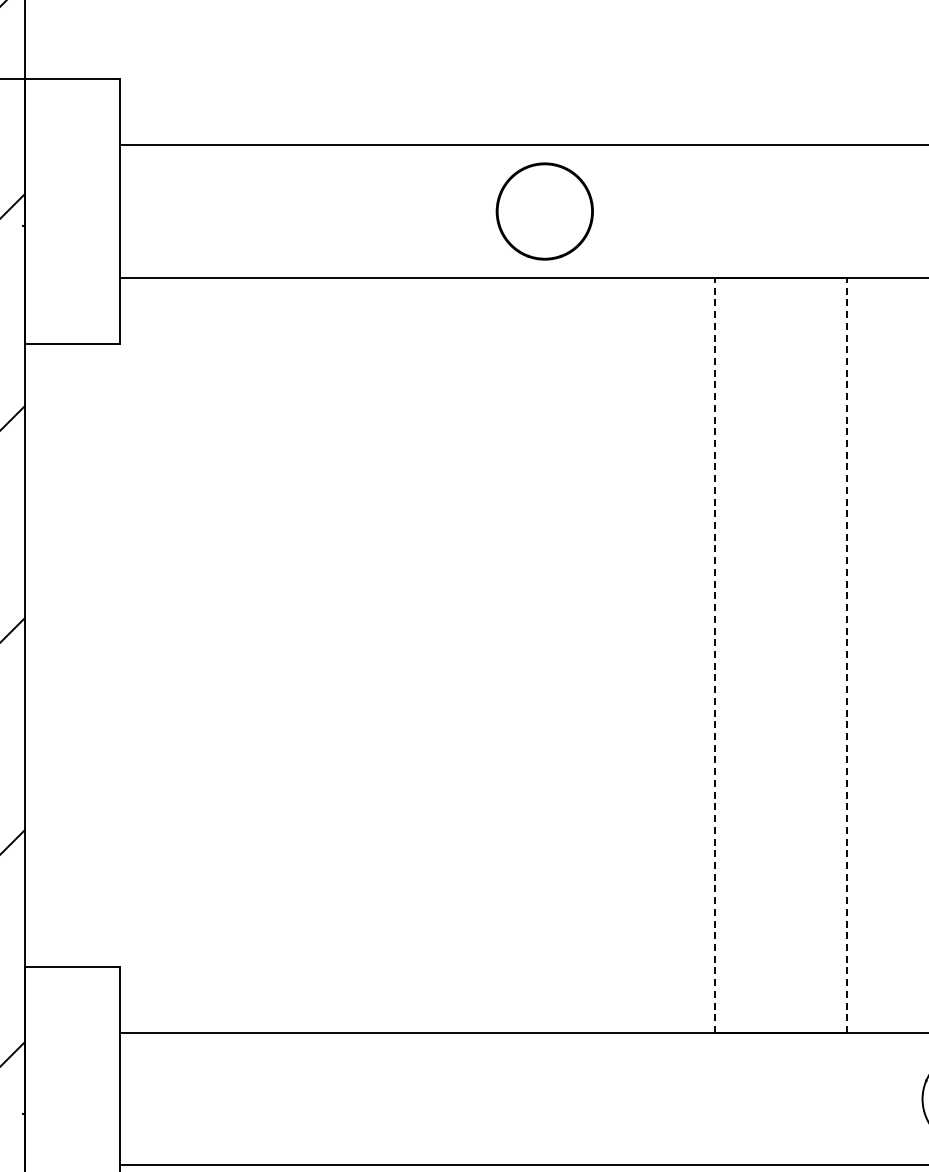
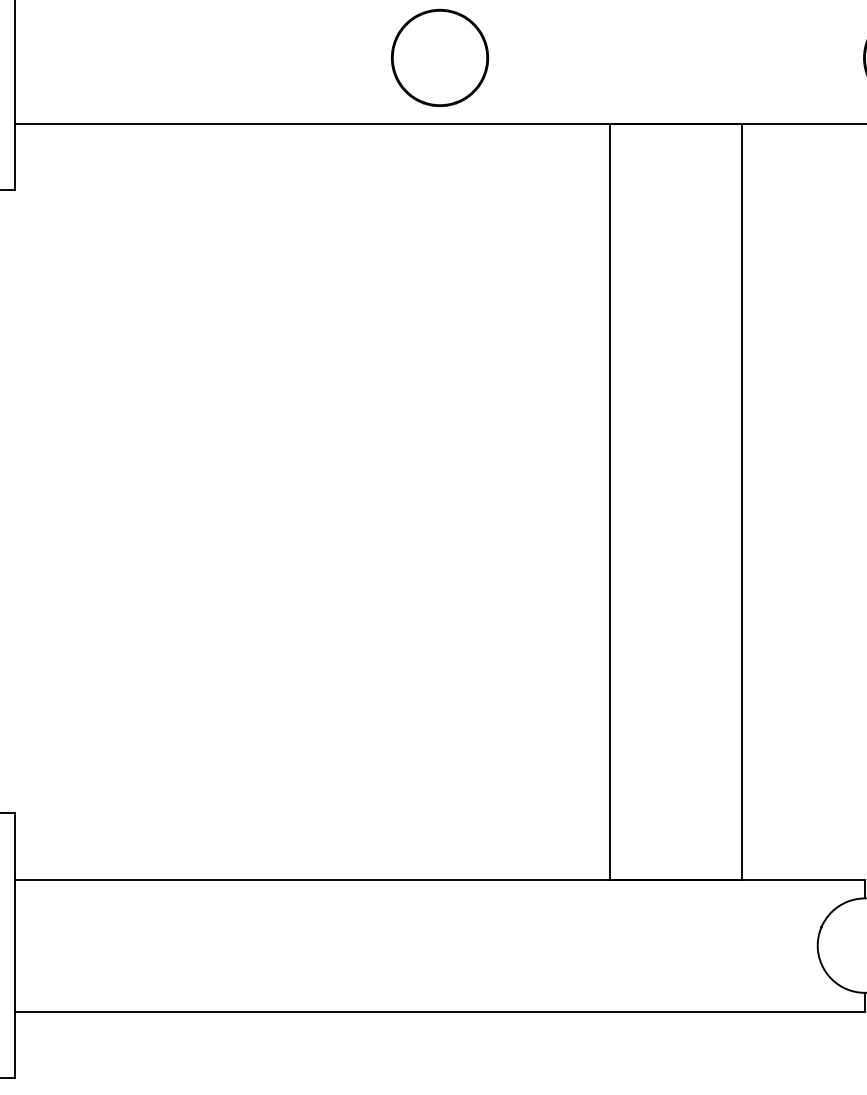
line: (714, 655) -> (609, 501), dashed -> solid
line: (847, 655) -> (742, 501), dashed -> solid

